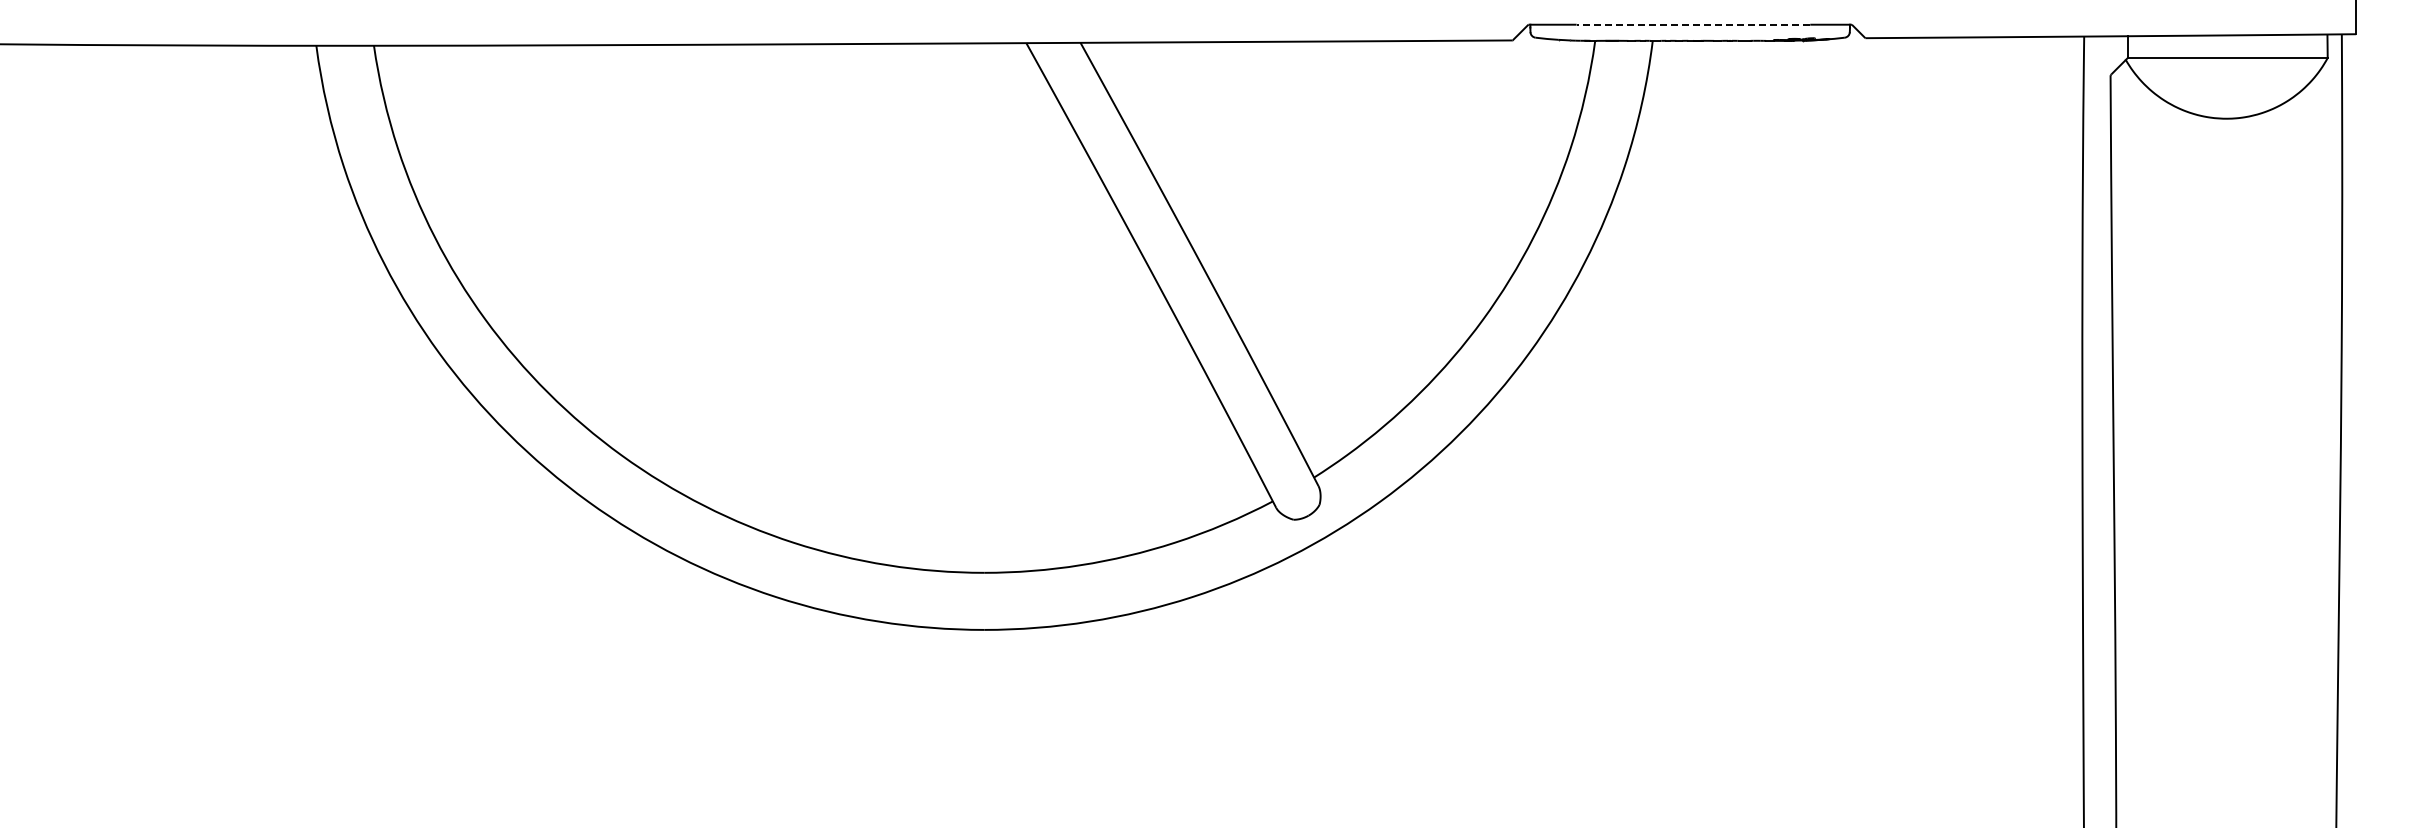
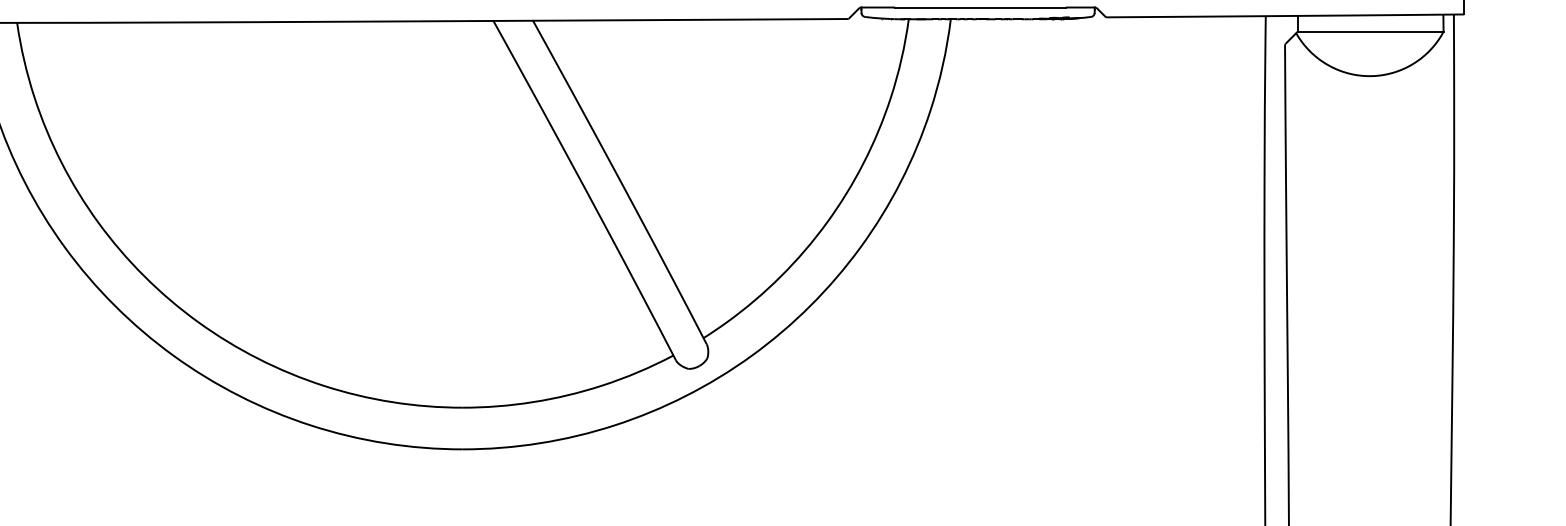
line: (1693, 24) -> (980, 7), dashed -> solid

